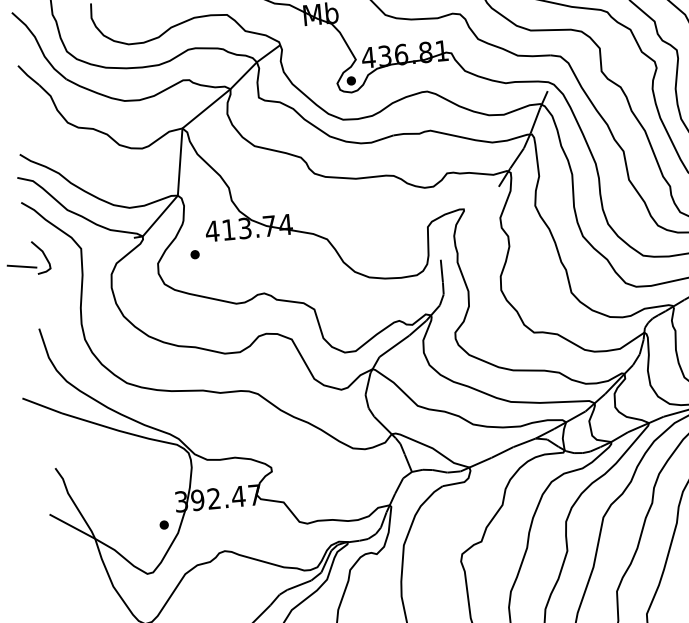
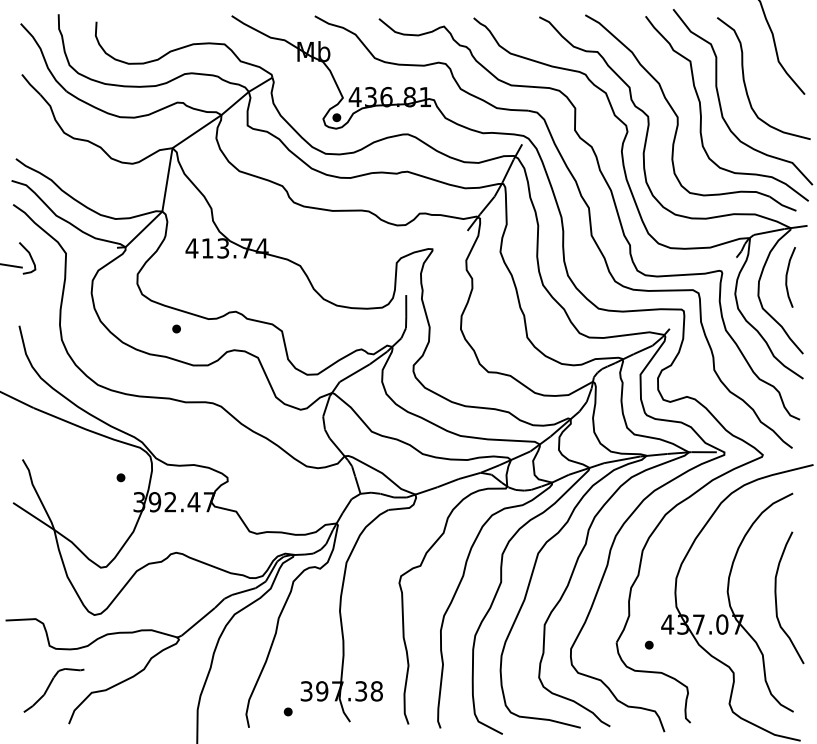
part: (194, 254) -> (176, 328), moved
part: (163, 524) -> (120, 477), moved

